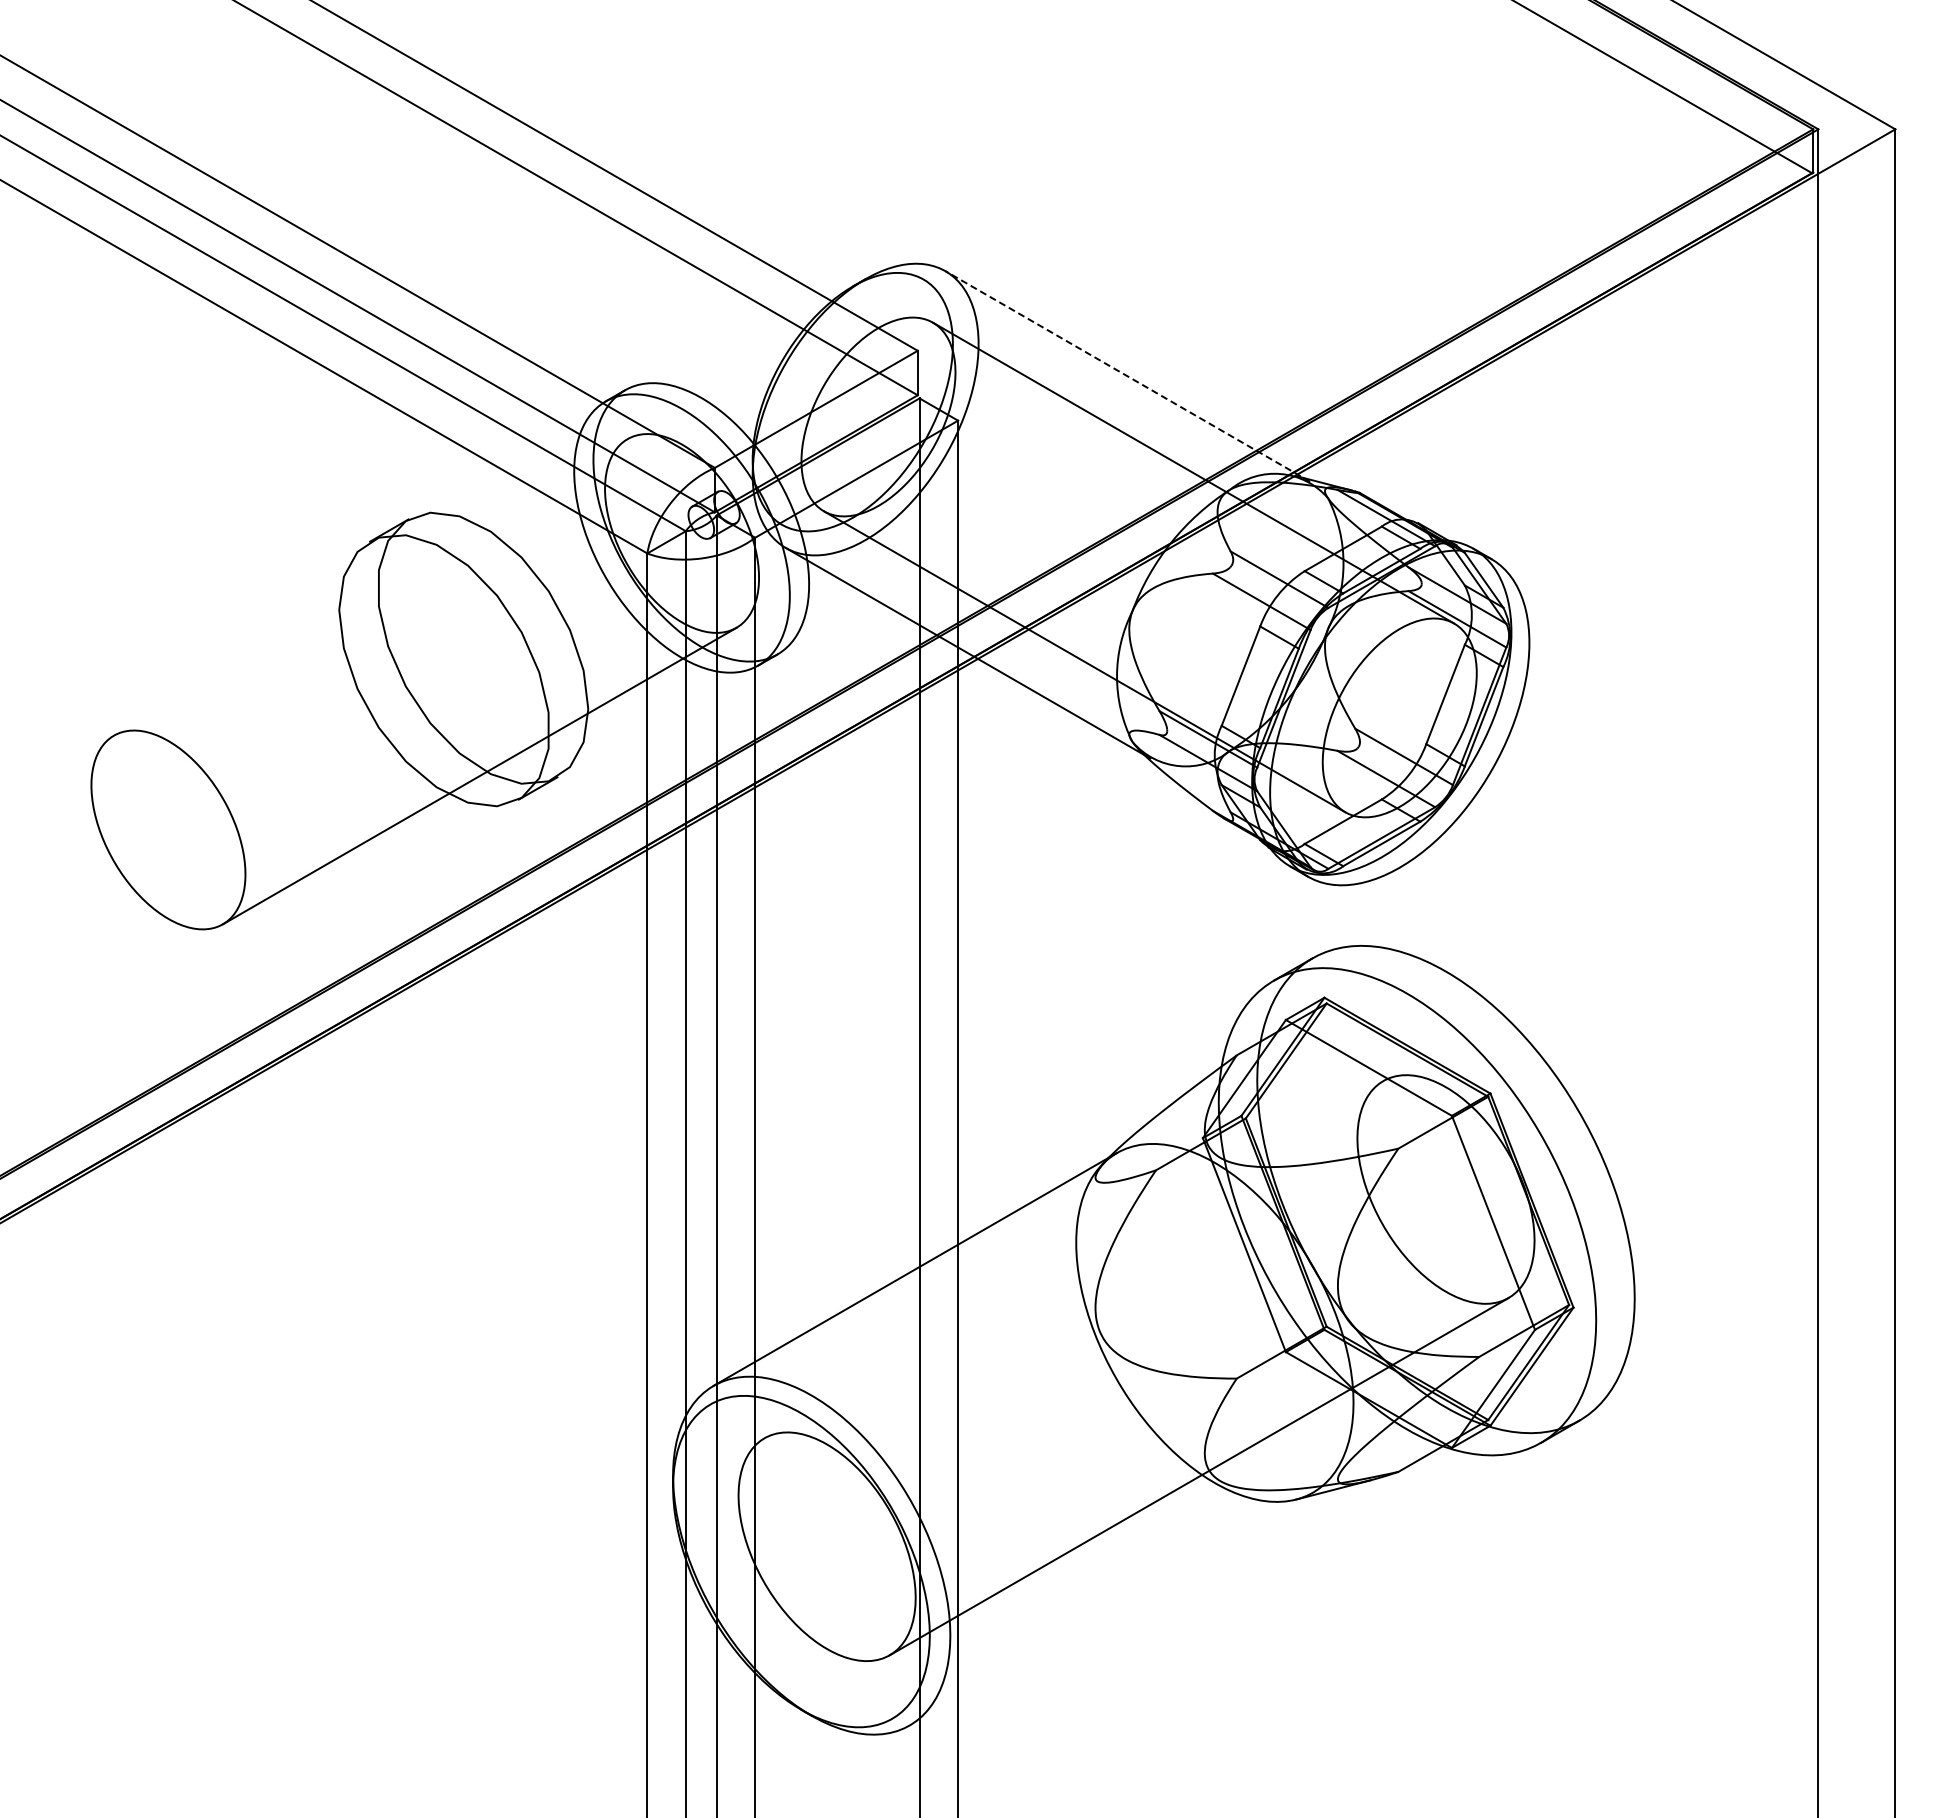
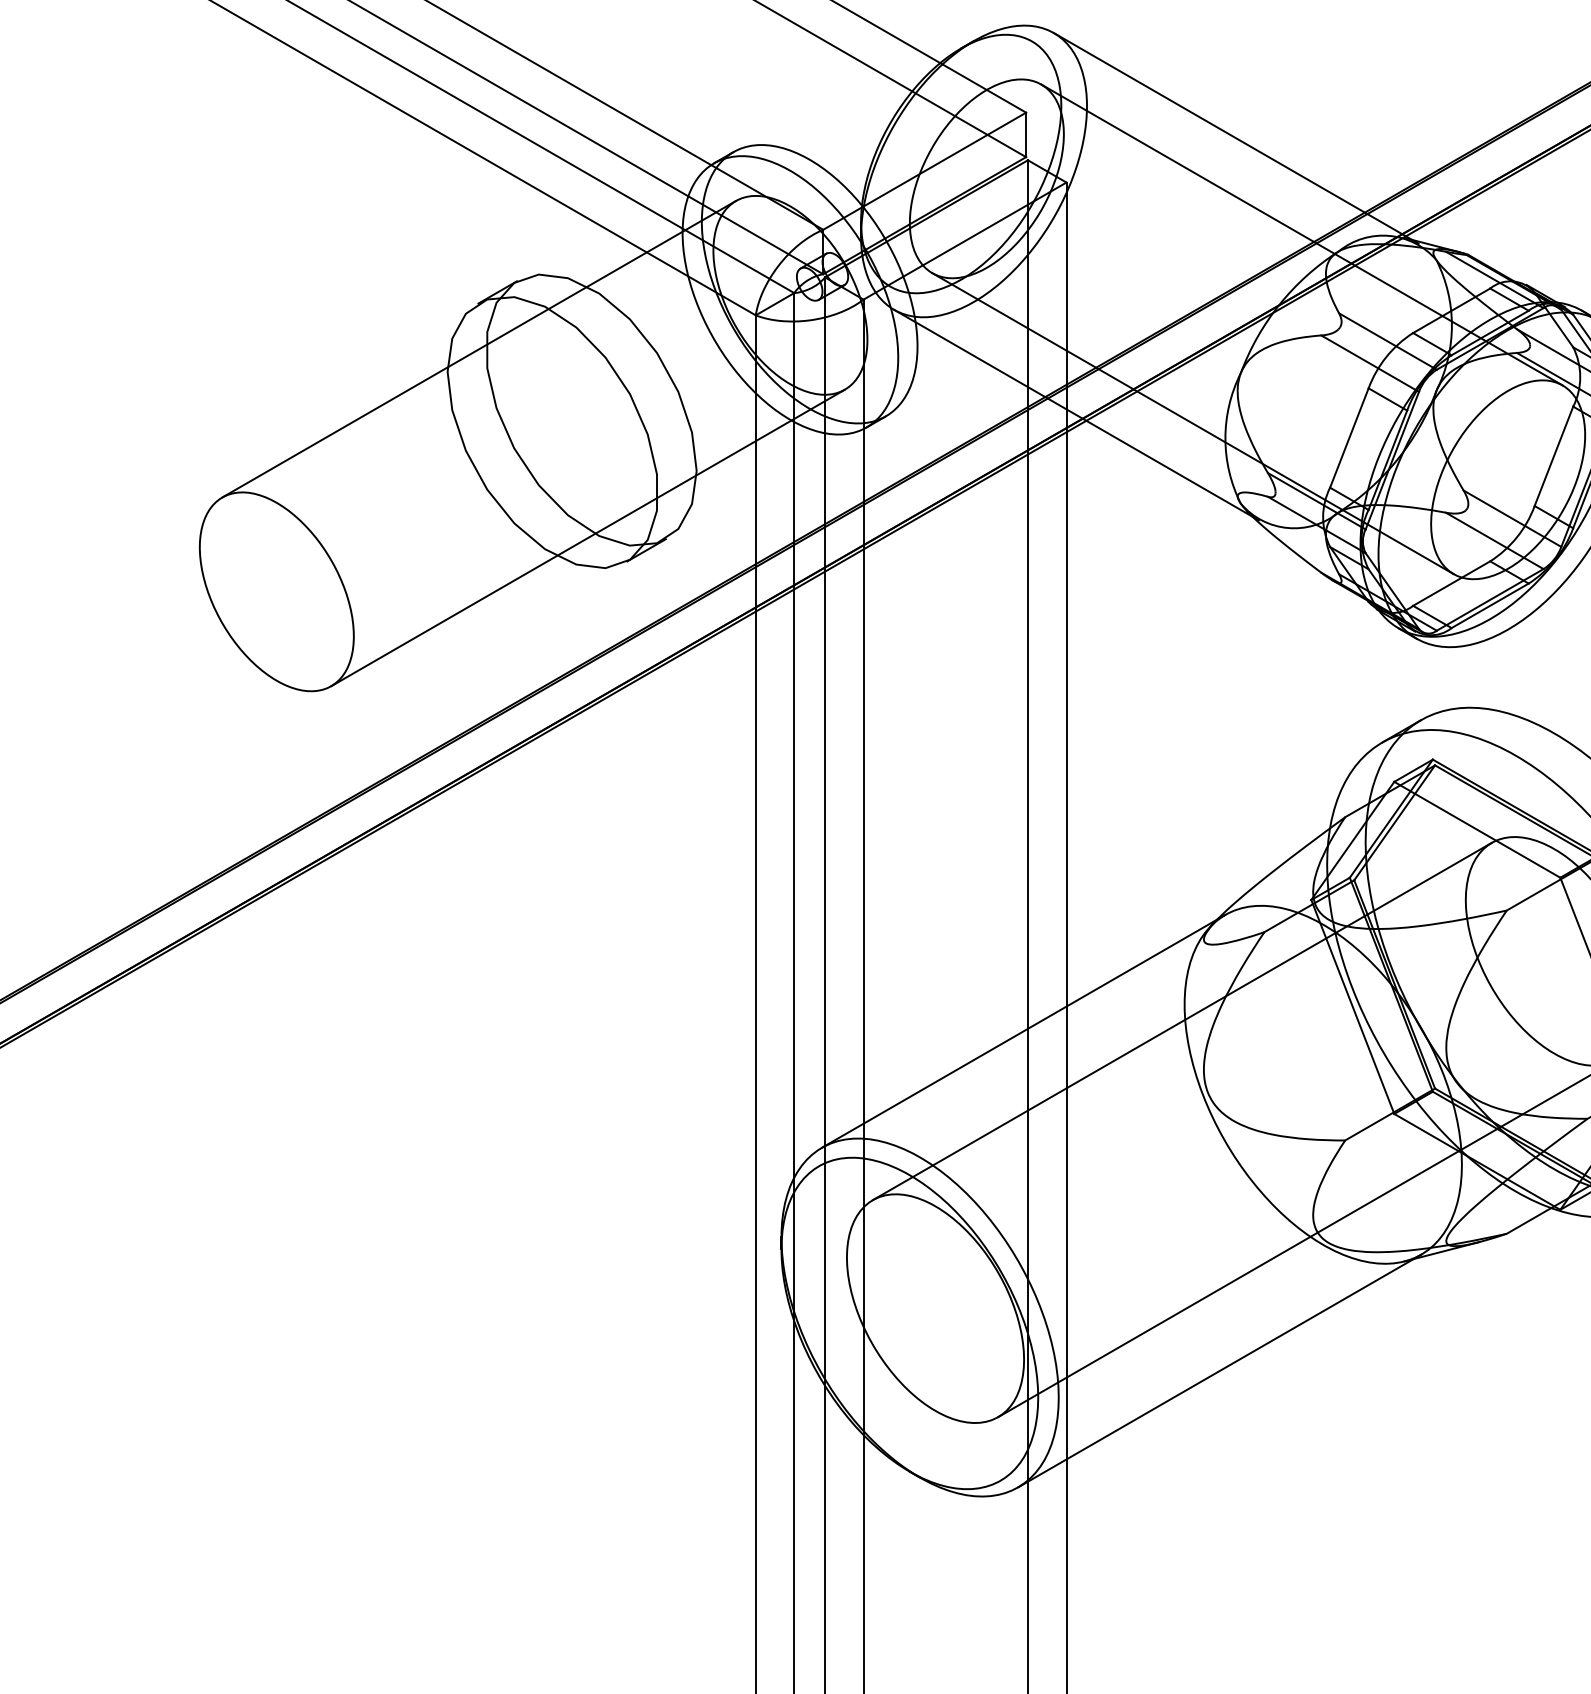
line: (1127, 376) -> (1235, 138), dashed -> solid
line: (370, 587) -> (478, 349), added
line: (1073, 1259) -> (1181, 1021), added
line: (1110, 1608) -> (1218, 1370), added

